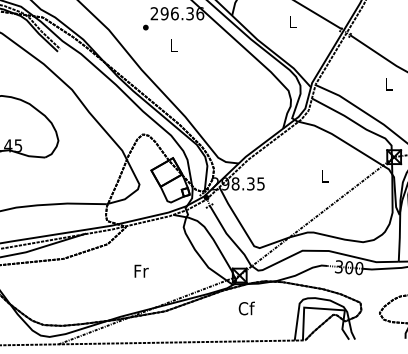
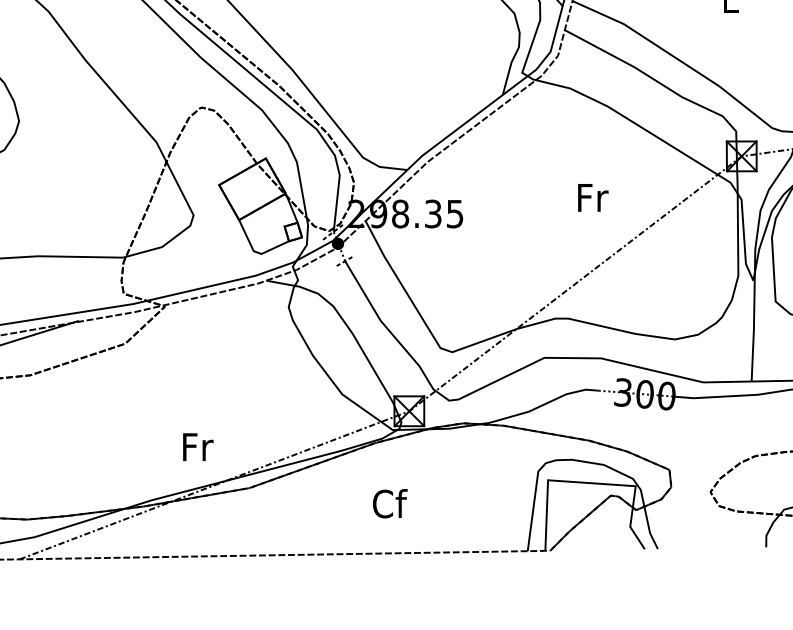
text: (325, 176) -> (593, 198), L -> Fr
text: (141, 270) -> (197, 445), moved
text: (246, 308) -> (389, 503), moved

